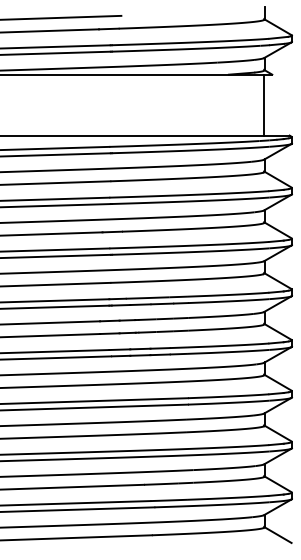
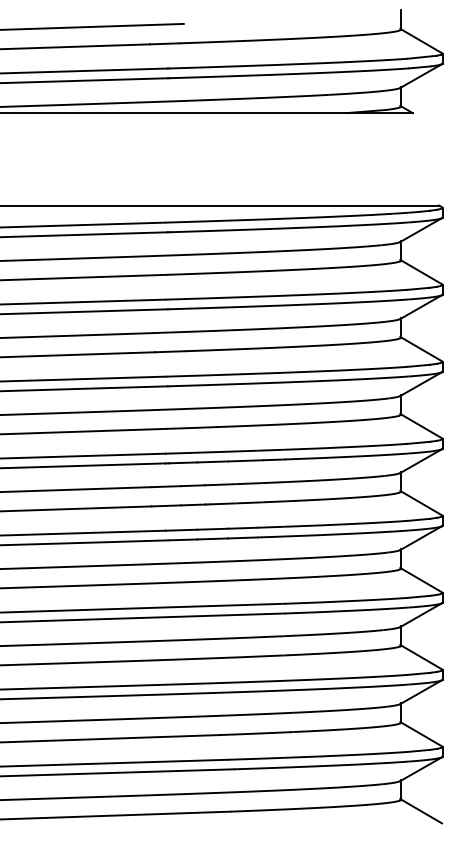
line: (263, 104) -> (399, 158), removed

